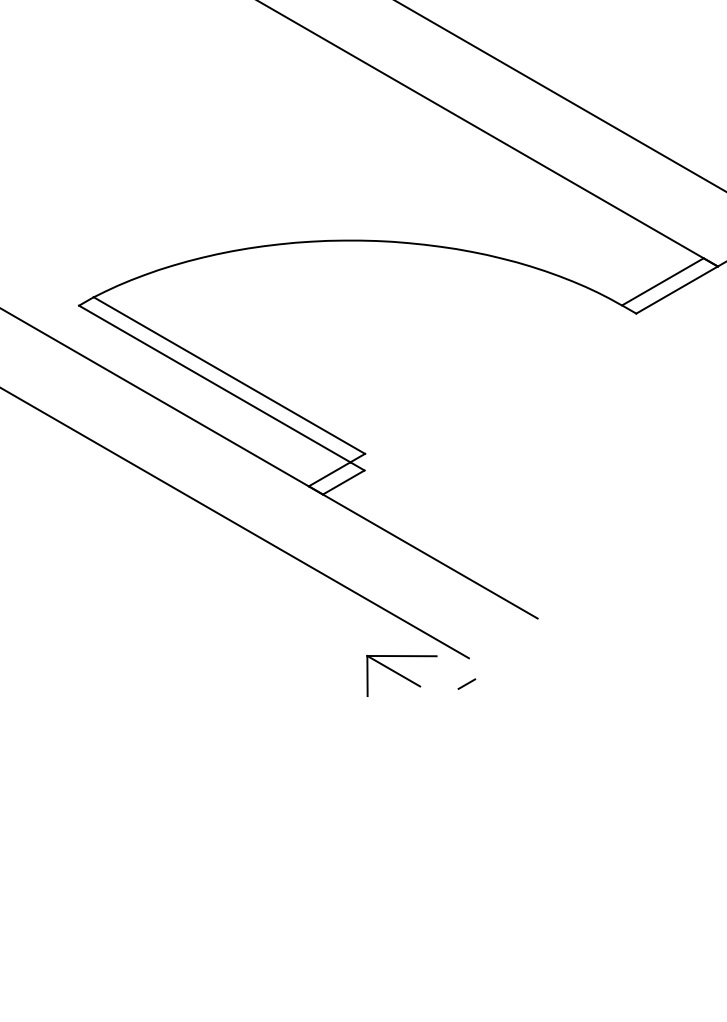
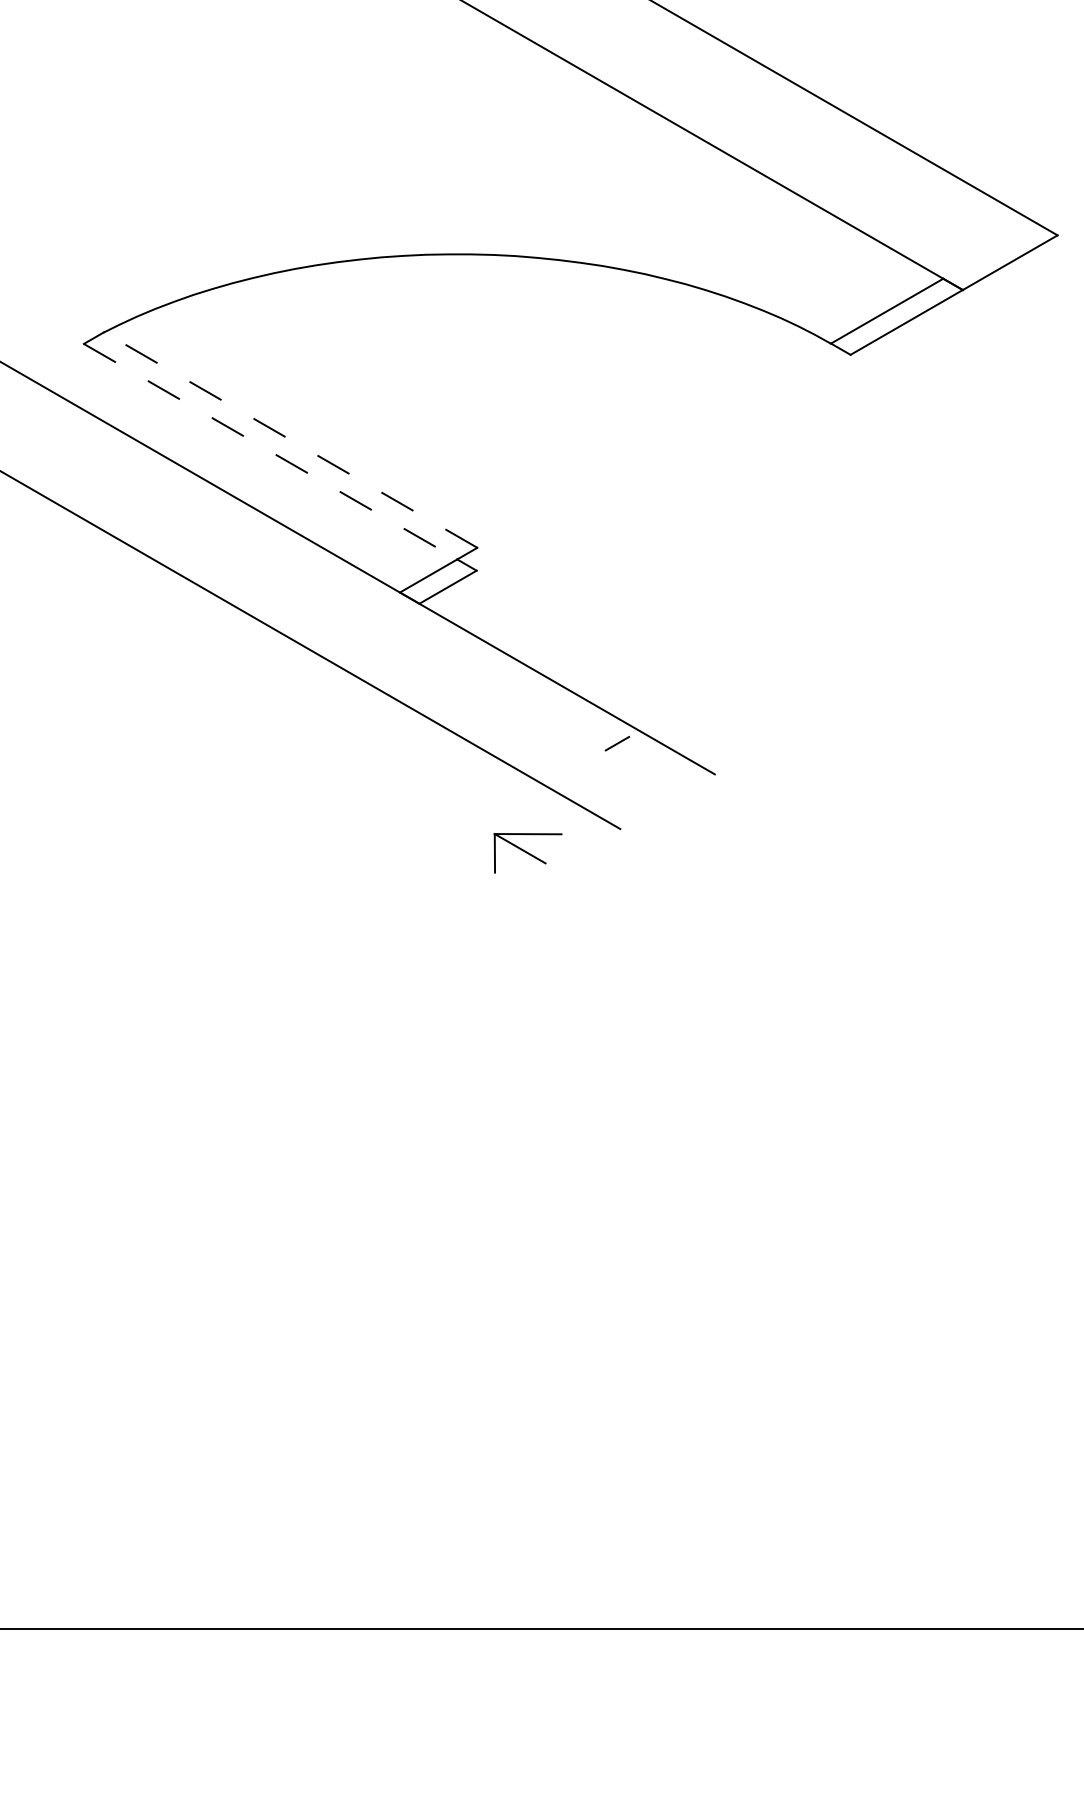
line: (229, 375) -> (290, 440), solid -> dashed
line: (214, 383) -> (270, 451), solid -> dashed
part: (401, 675) -> (527, 852), size x0.7
line: (466, 684) -> (617, 743), moved

